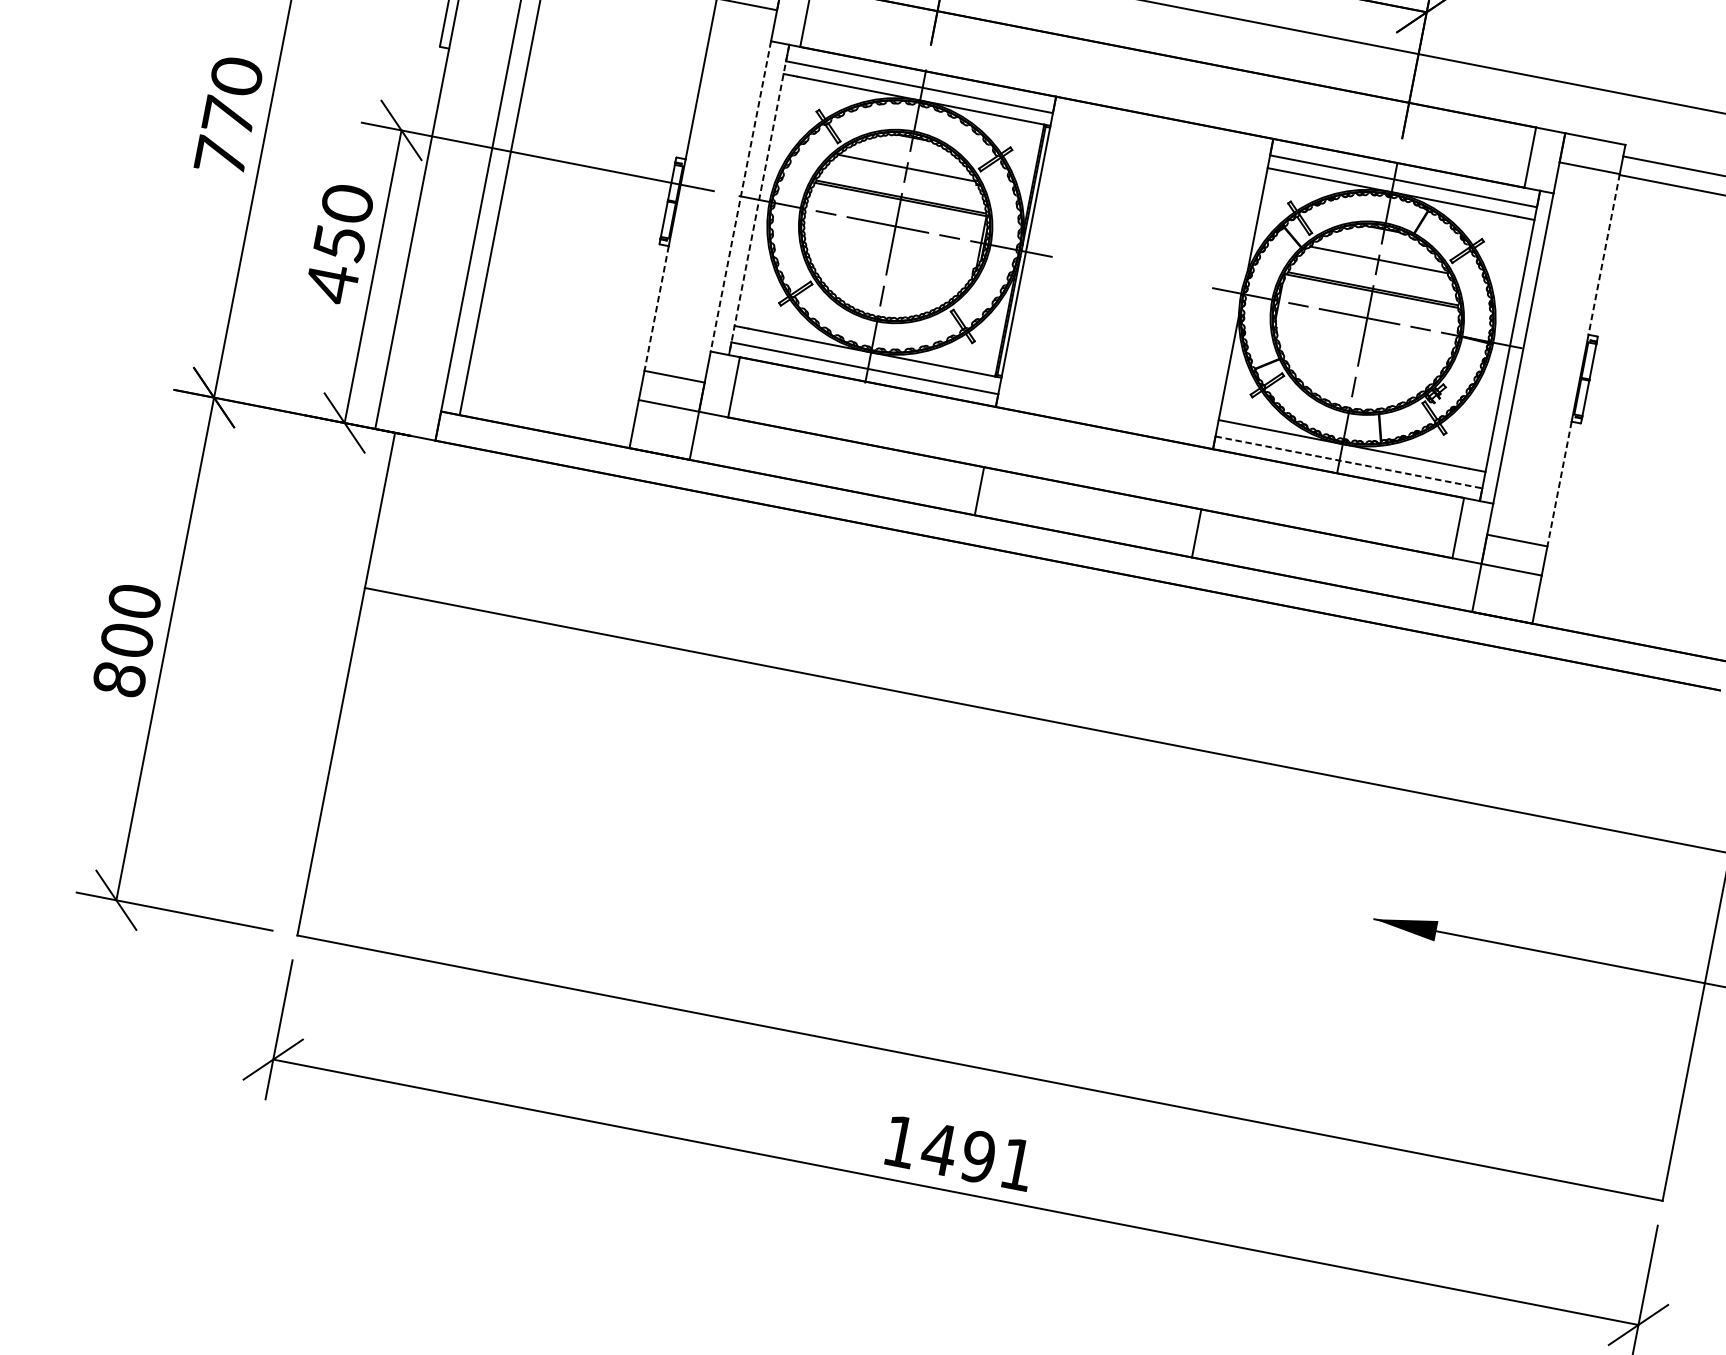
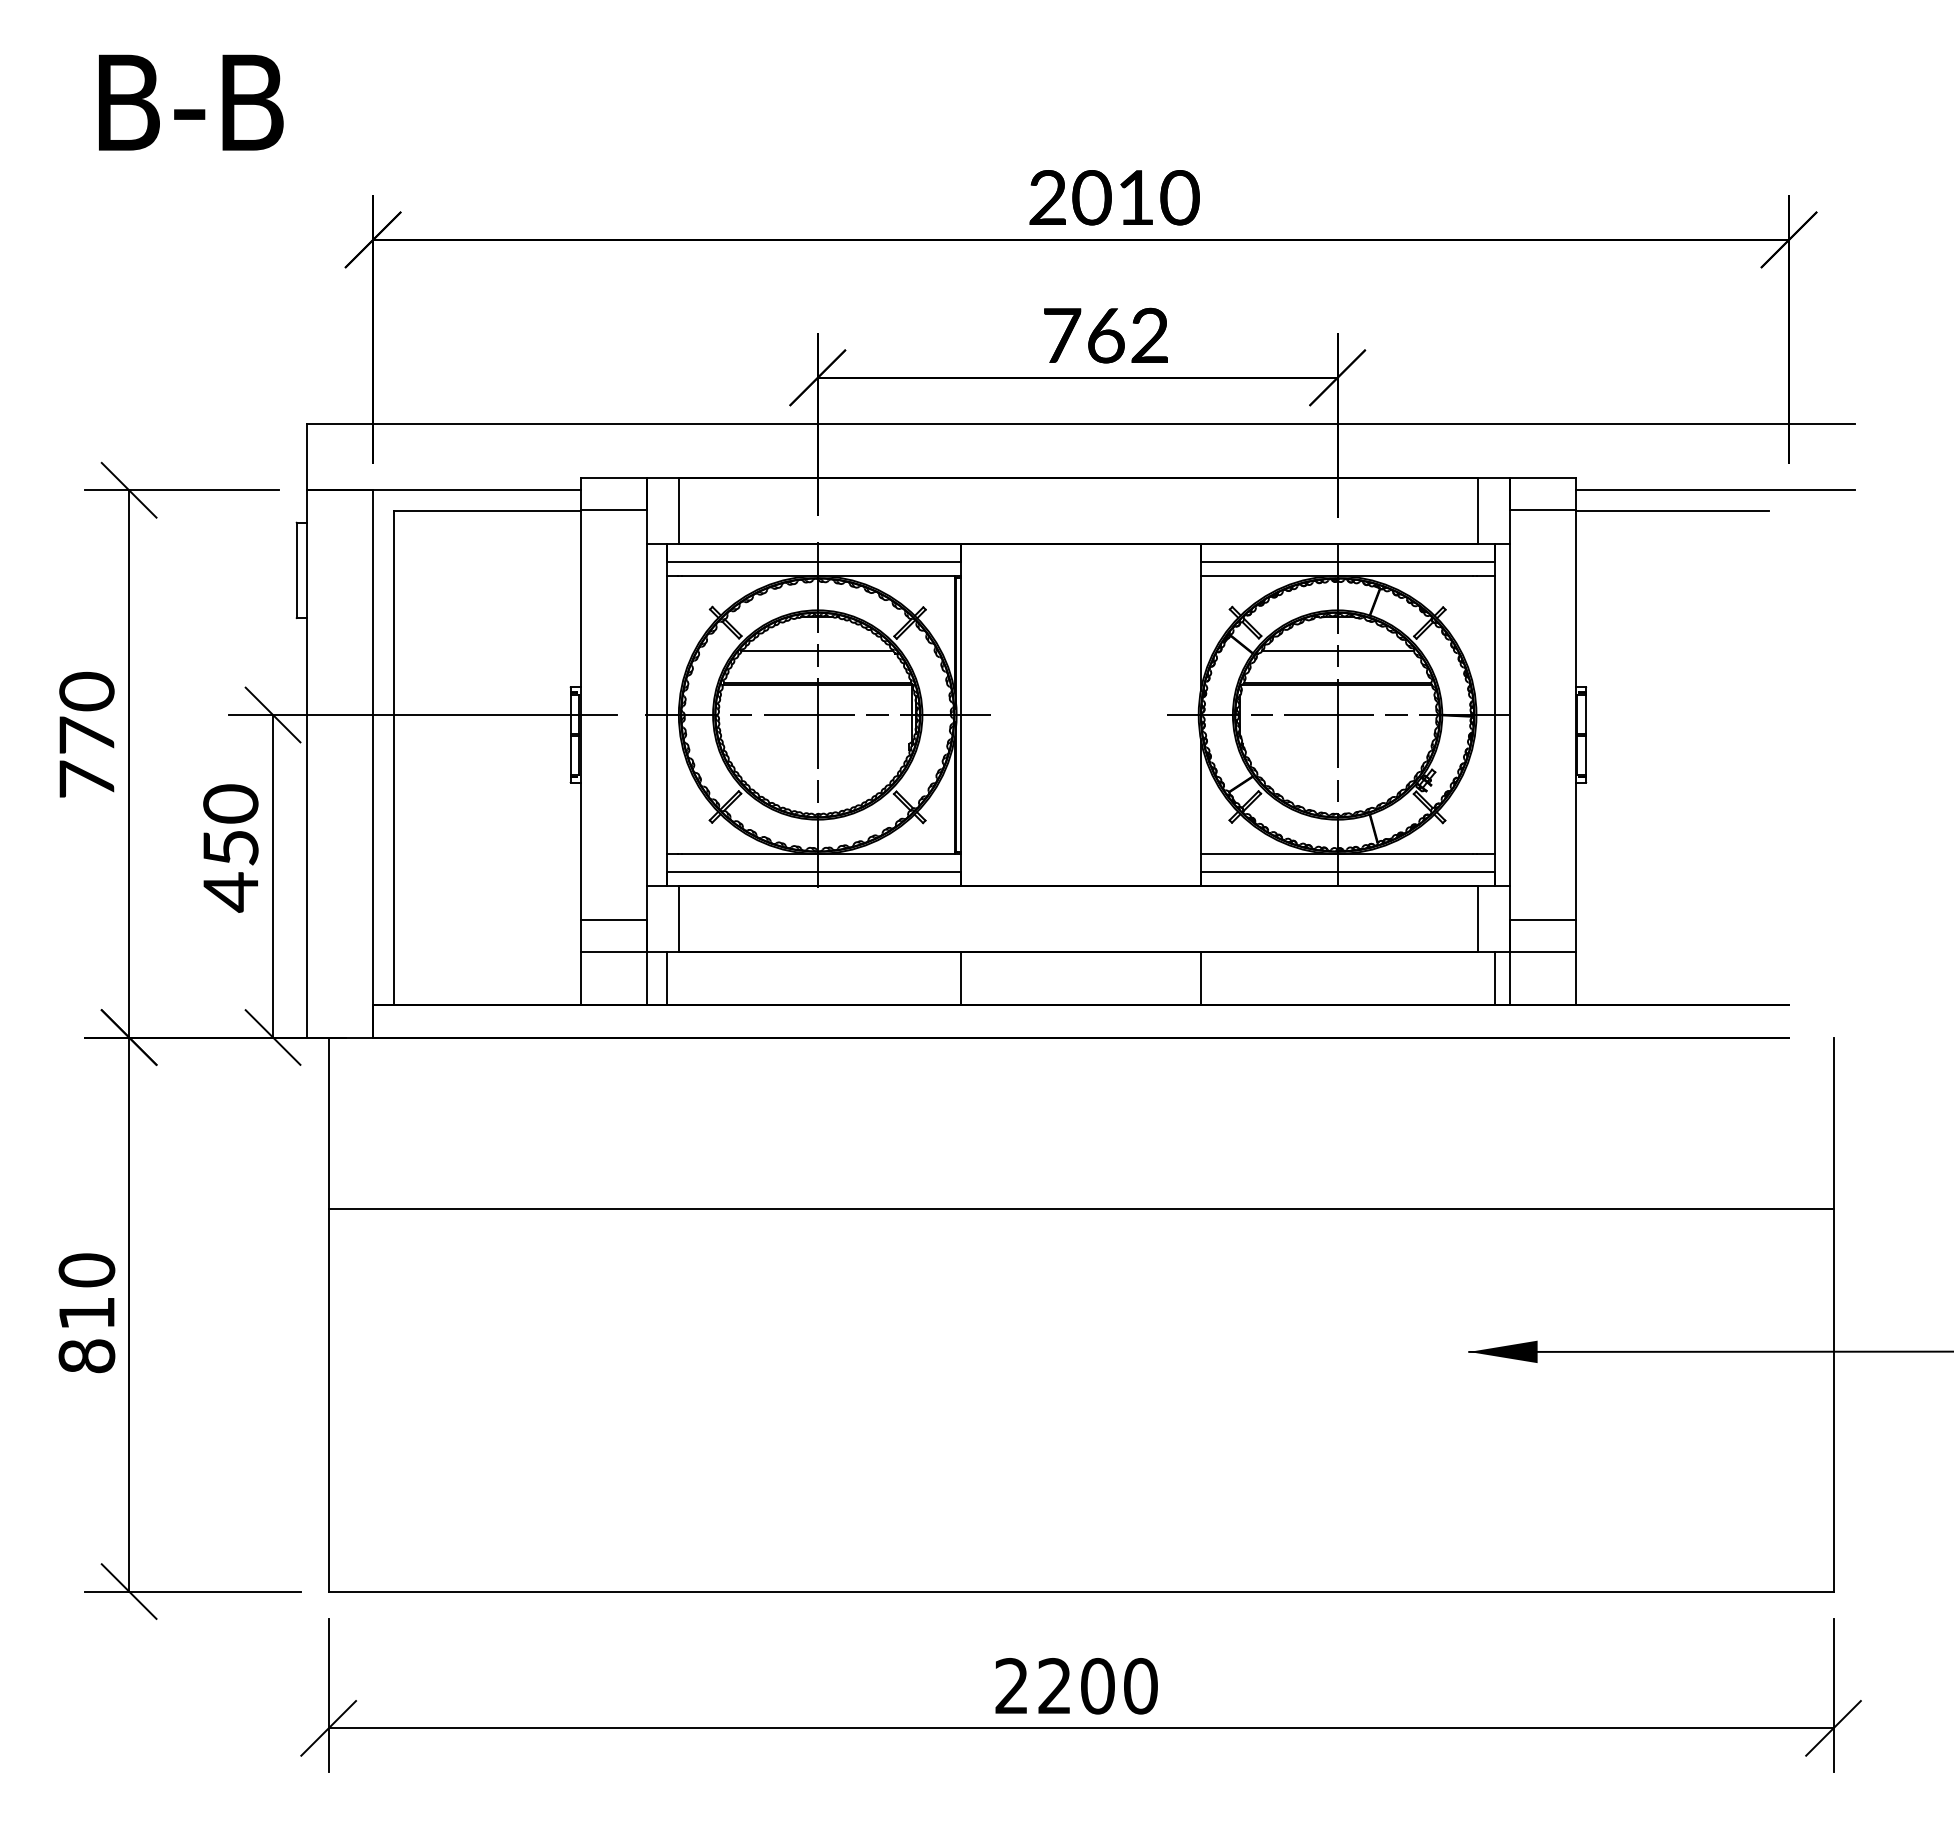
line: (741, 196) -> (647, 715), dashed -> solid
line: (759, 200) -> (667, 715), dashed -> solid
line: (1604, 254) -> (1576, 598), dashed -> solid
line: (656, 308) -> (580, 851), dashed -> solid
line: (712, 439) -> (667, 978), added
line: (1349, 462) -> (1348, 872), dashed -> solid
line: (1559, 484) -> (1576, 851), dashed -> solid
line: (1463, 584) -> (1494, 978), added
text: (126, 640) -> (86, 1313), 800 -> 810
text: (959, 1153) -> (1076, 1686), 1491 -> 2200

